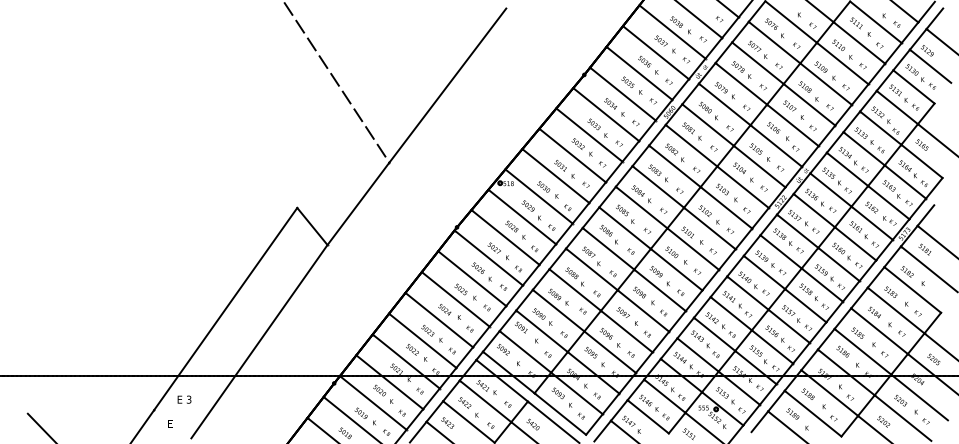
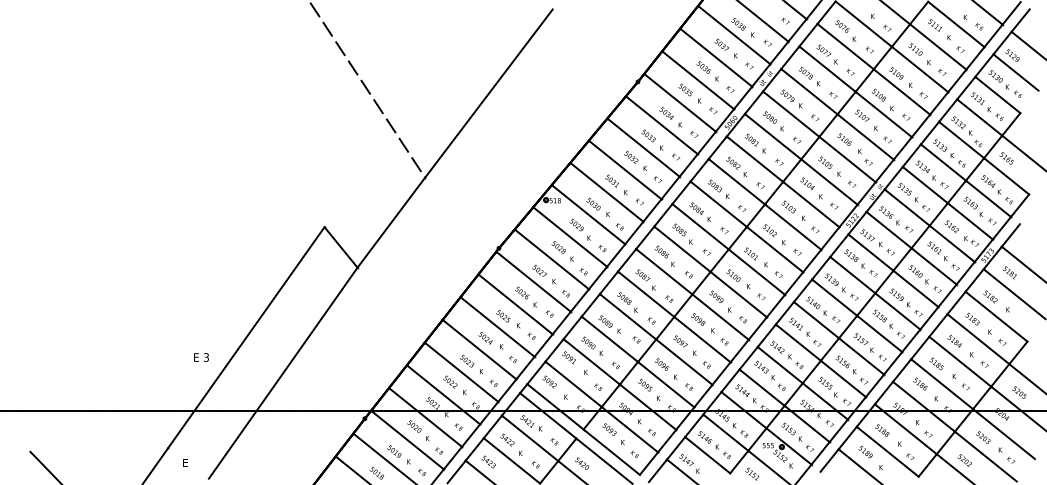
text: (184, 399) -> (201, 357), moved

